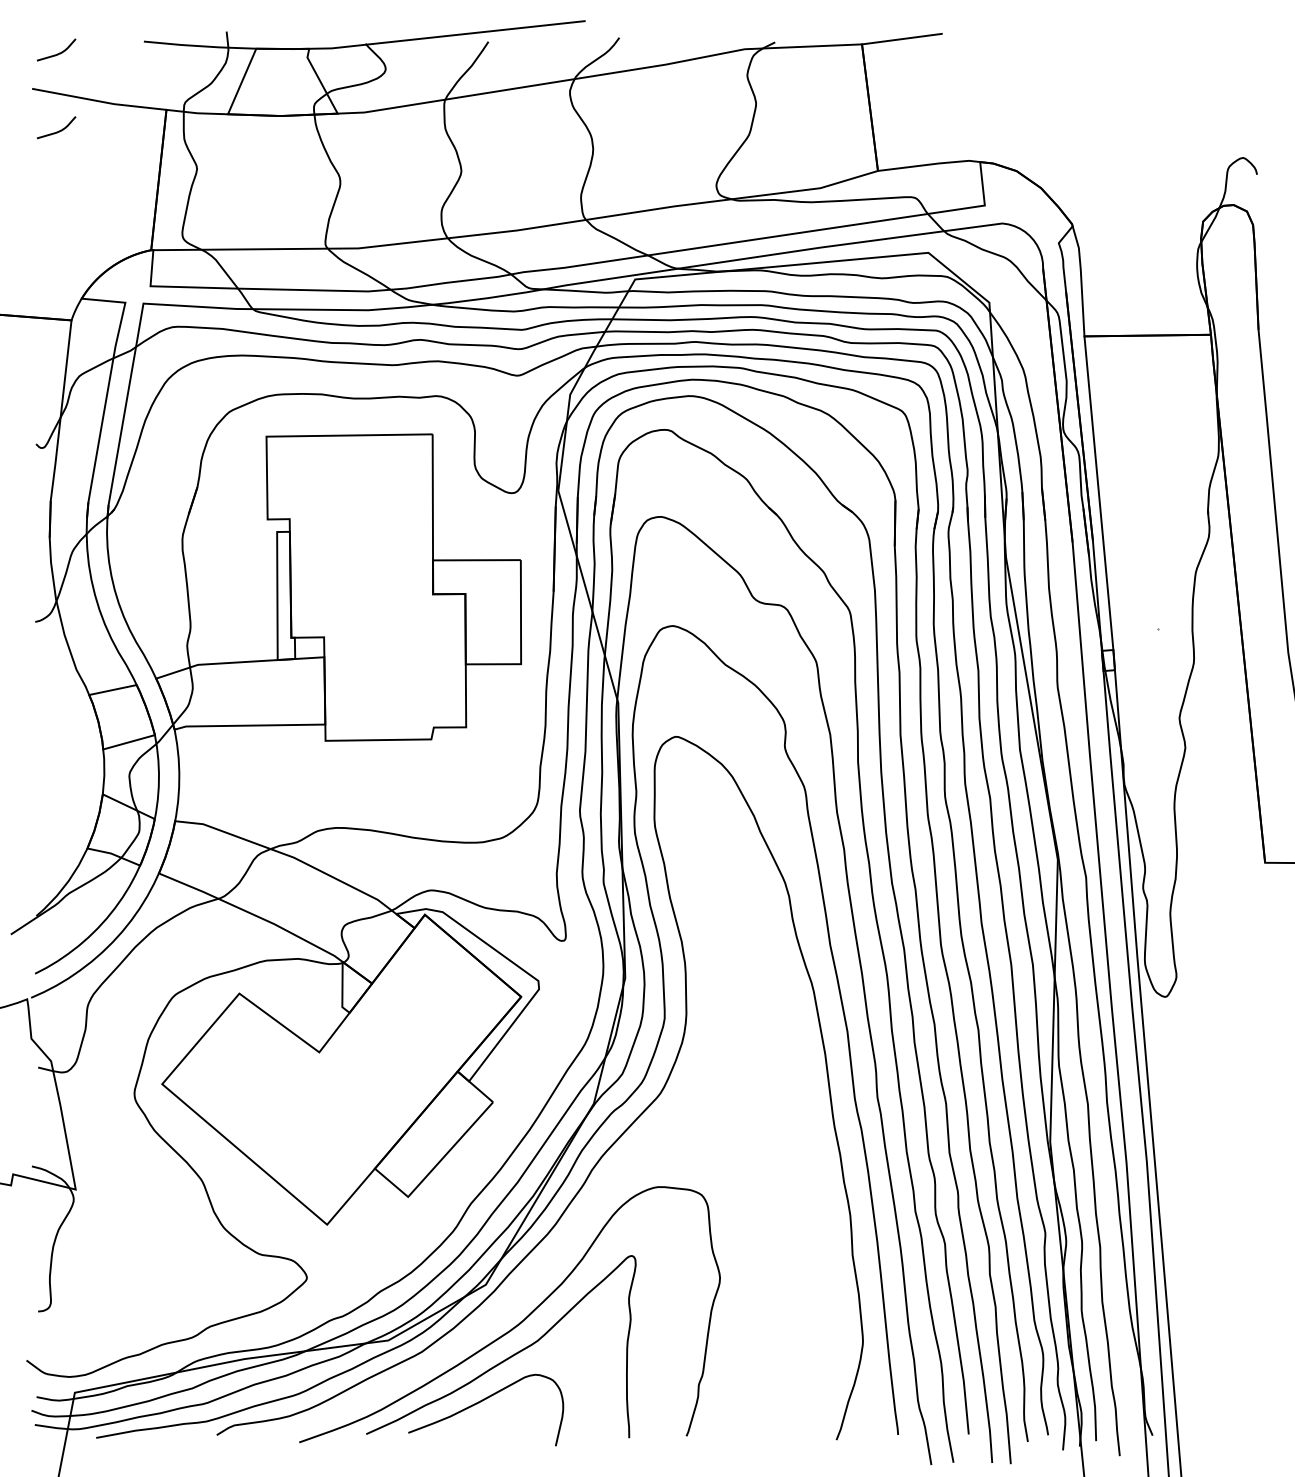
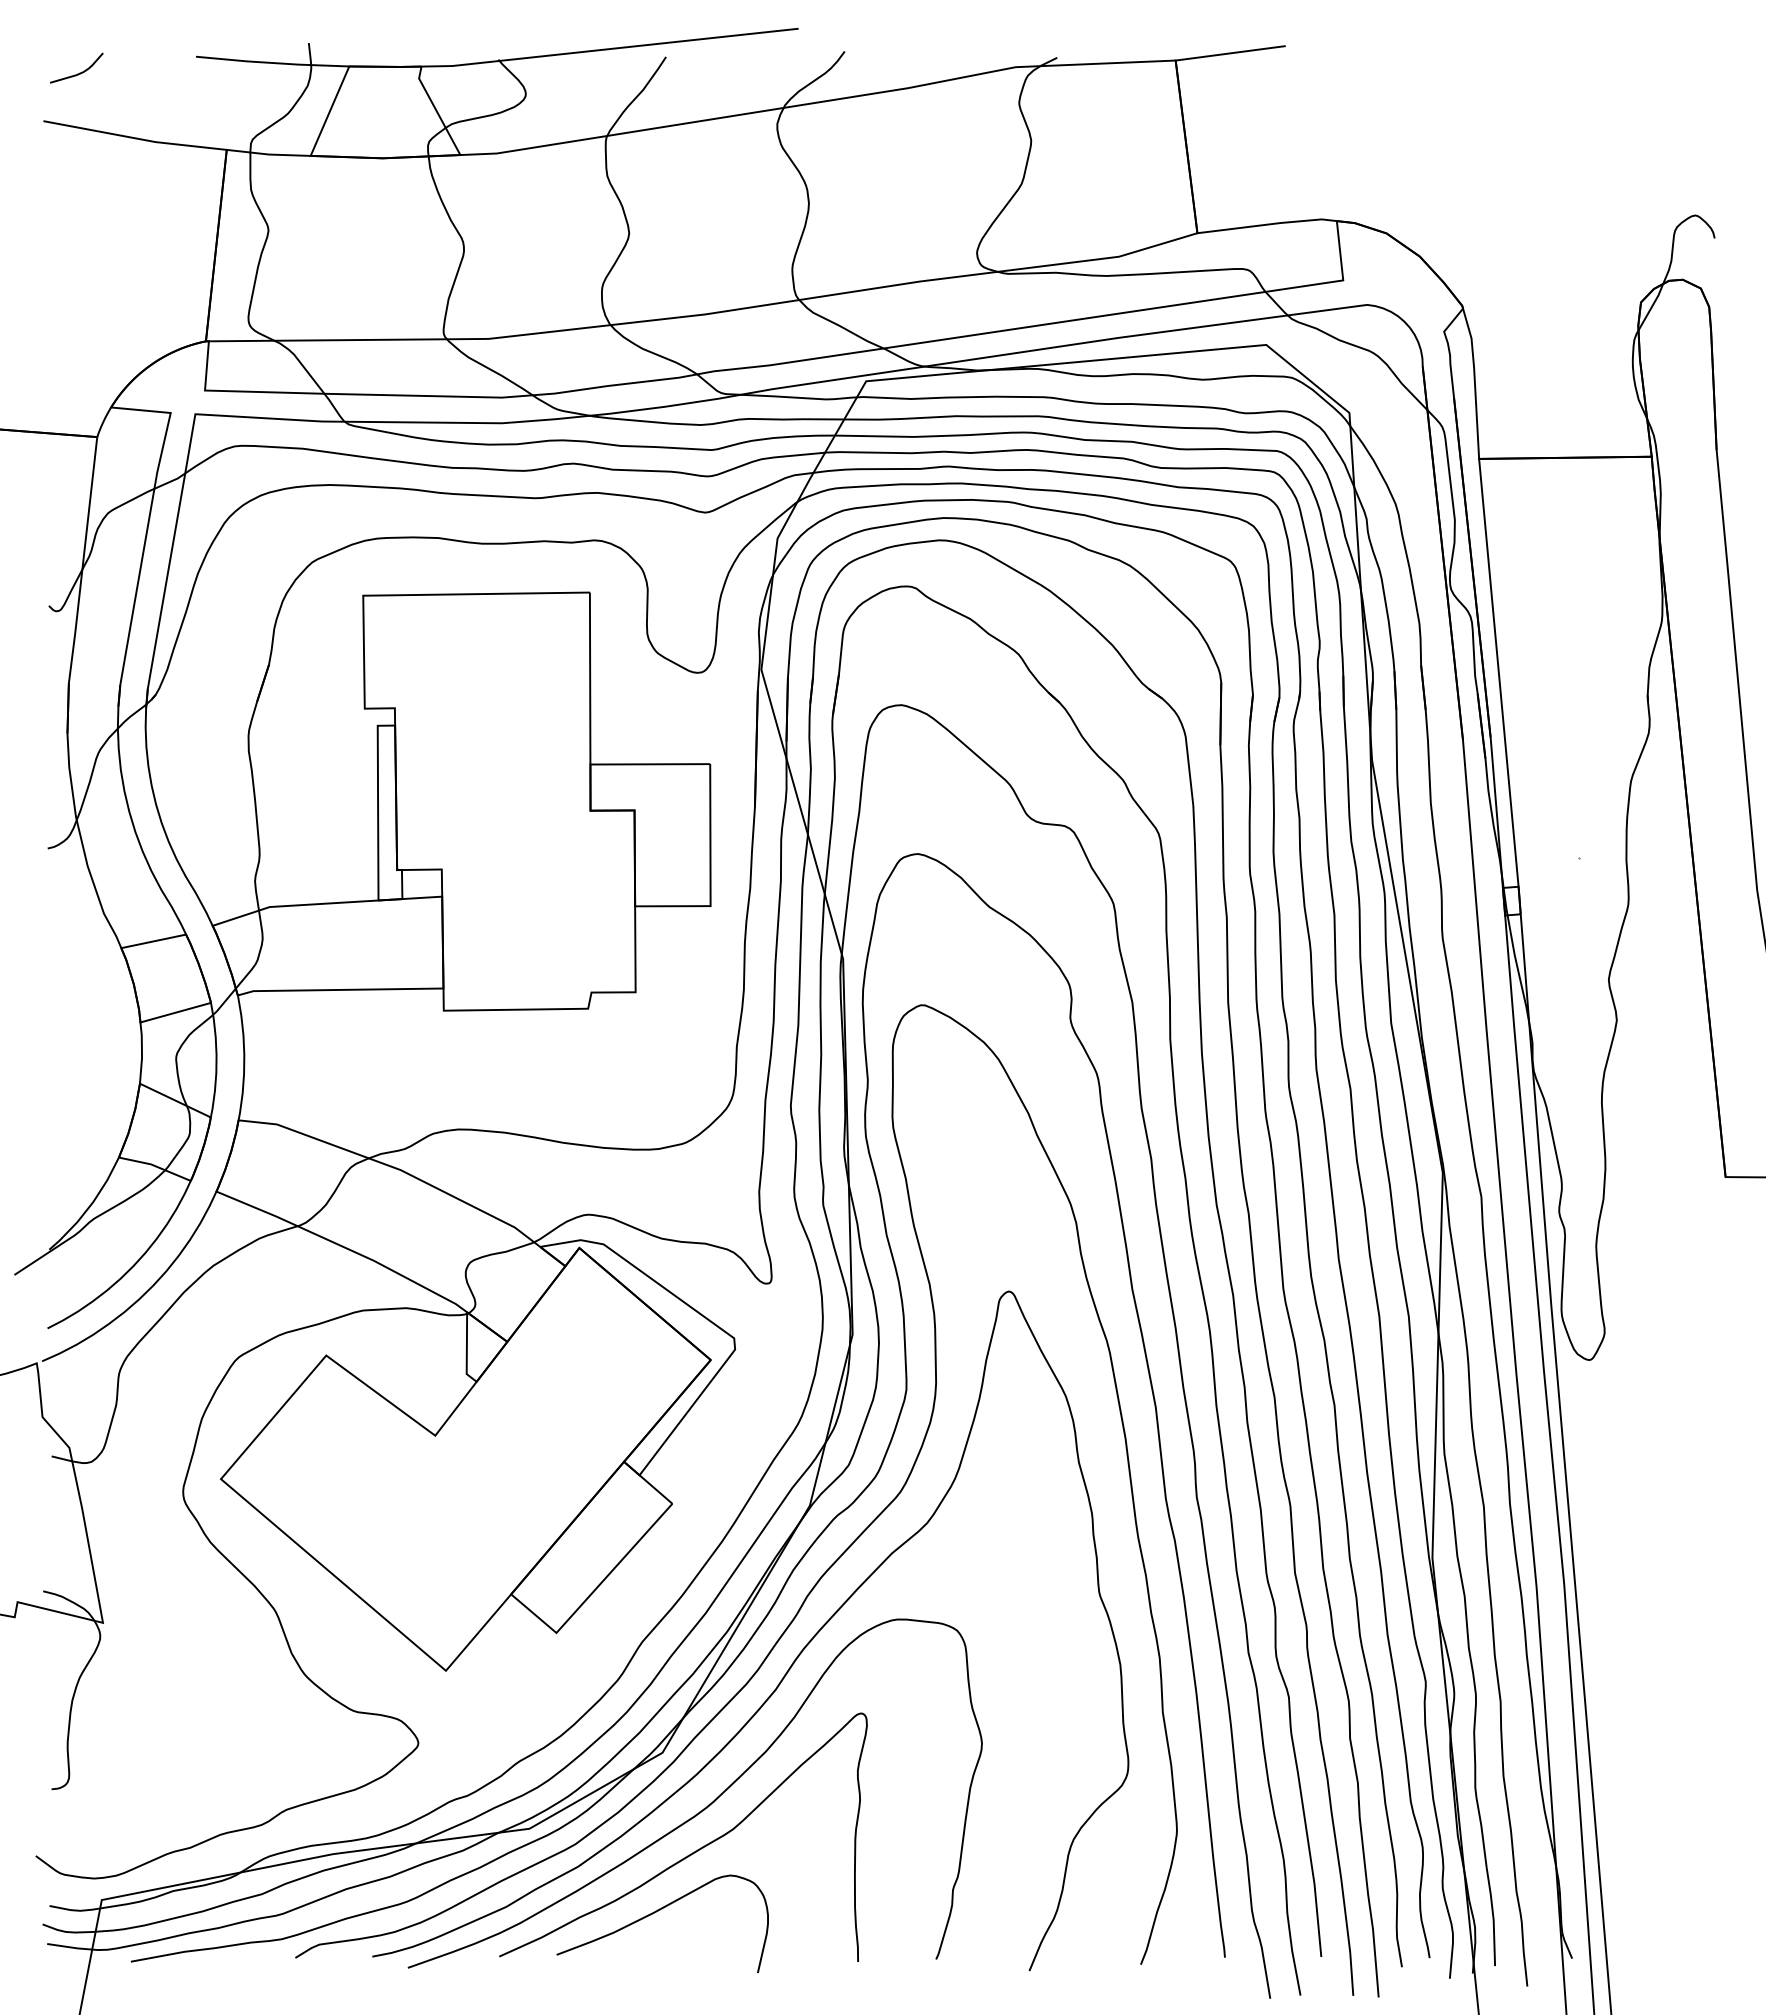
curve: (58, 130) -> (79, 178), removed
curve: (582, 1216) -> (794, 1659), added

